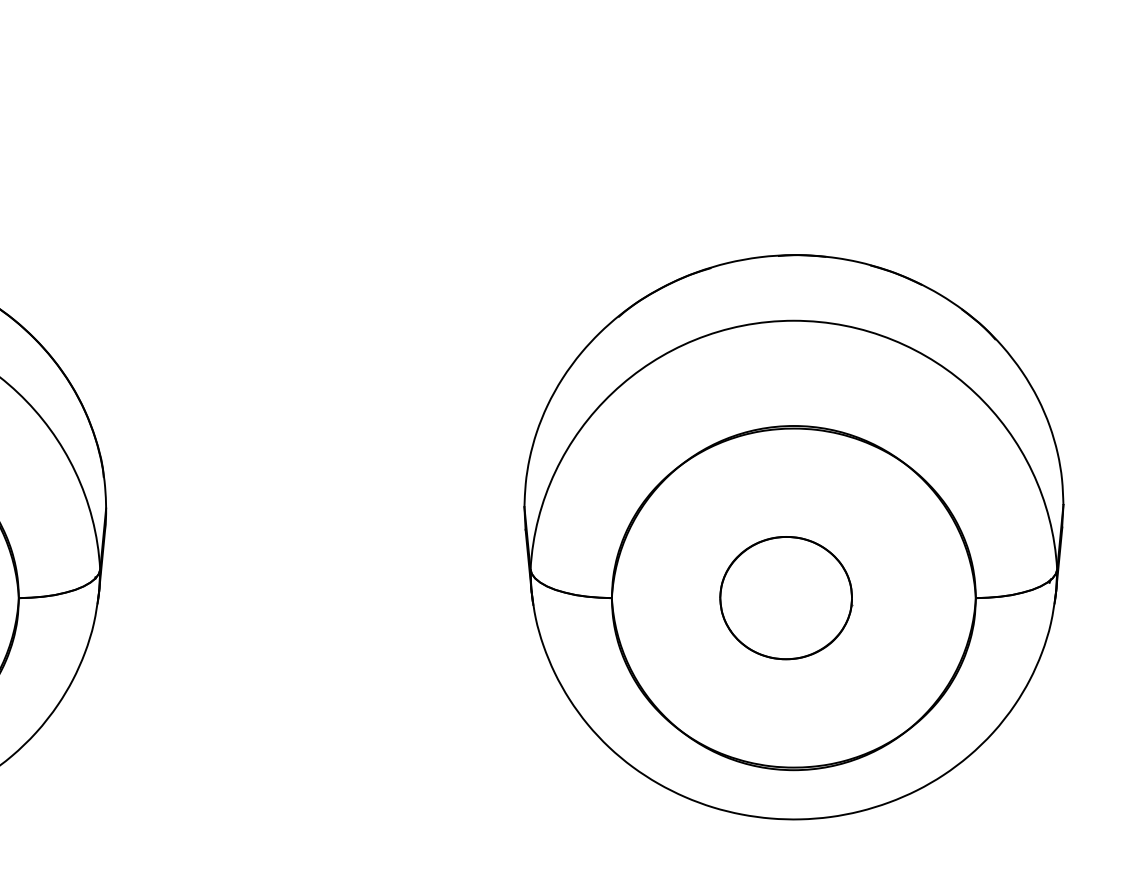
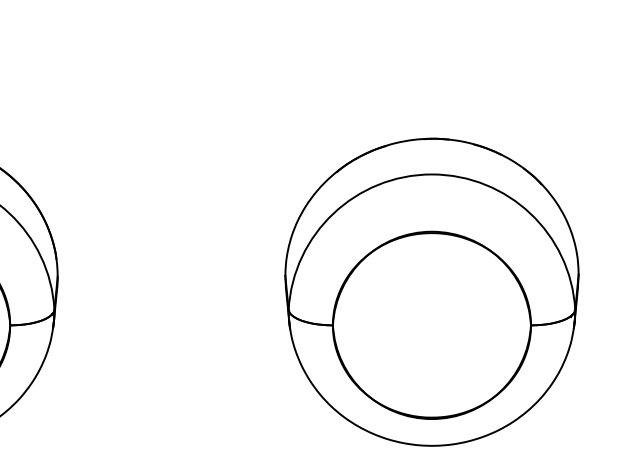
part: (785, 598) -> (427, 325), removed

